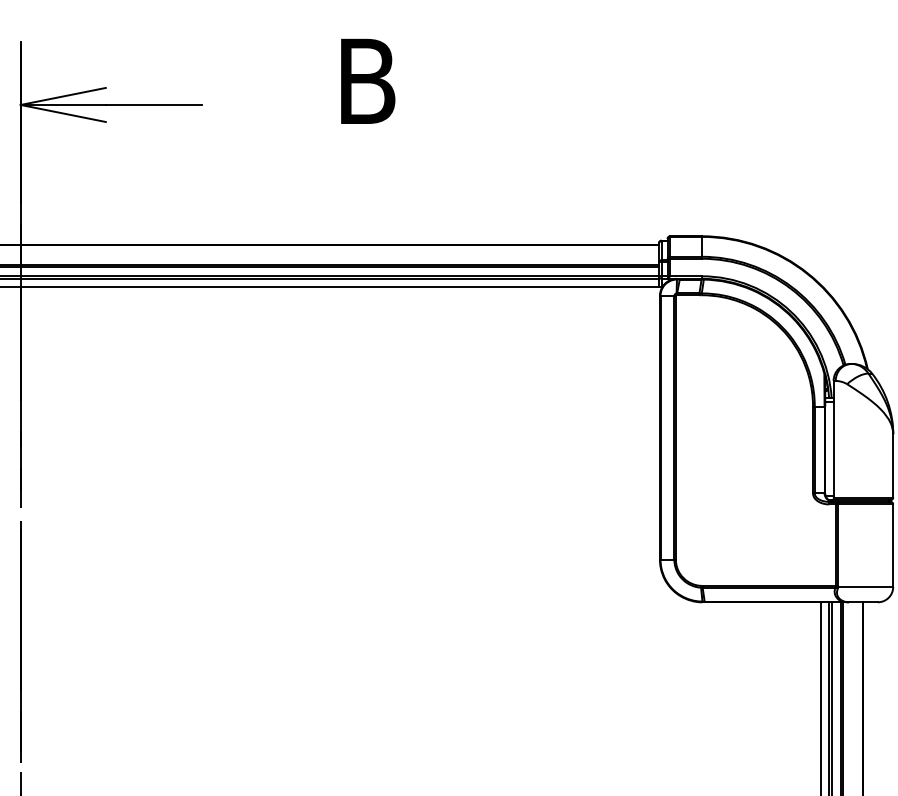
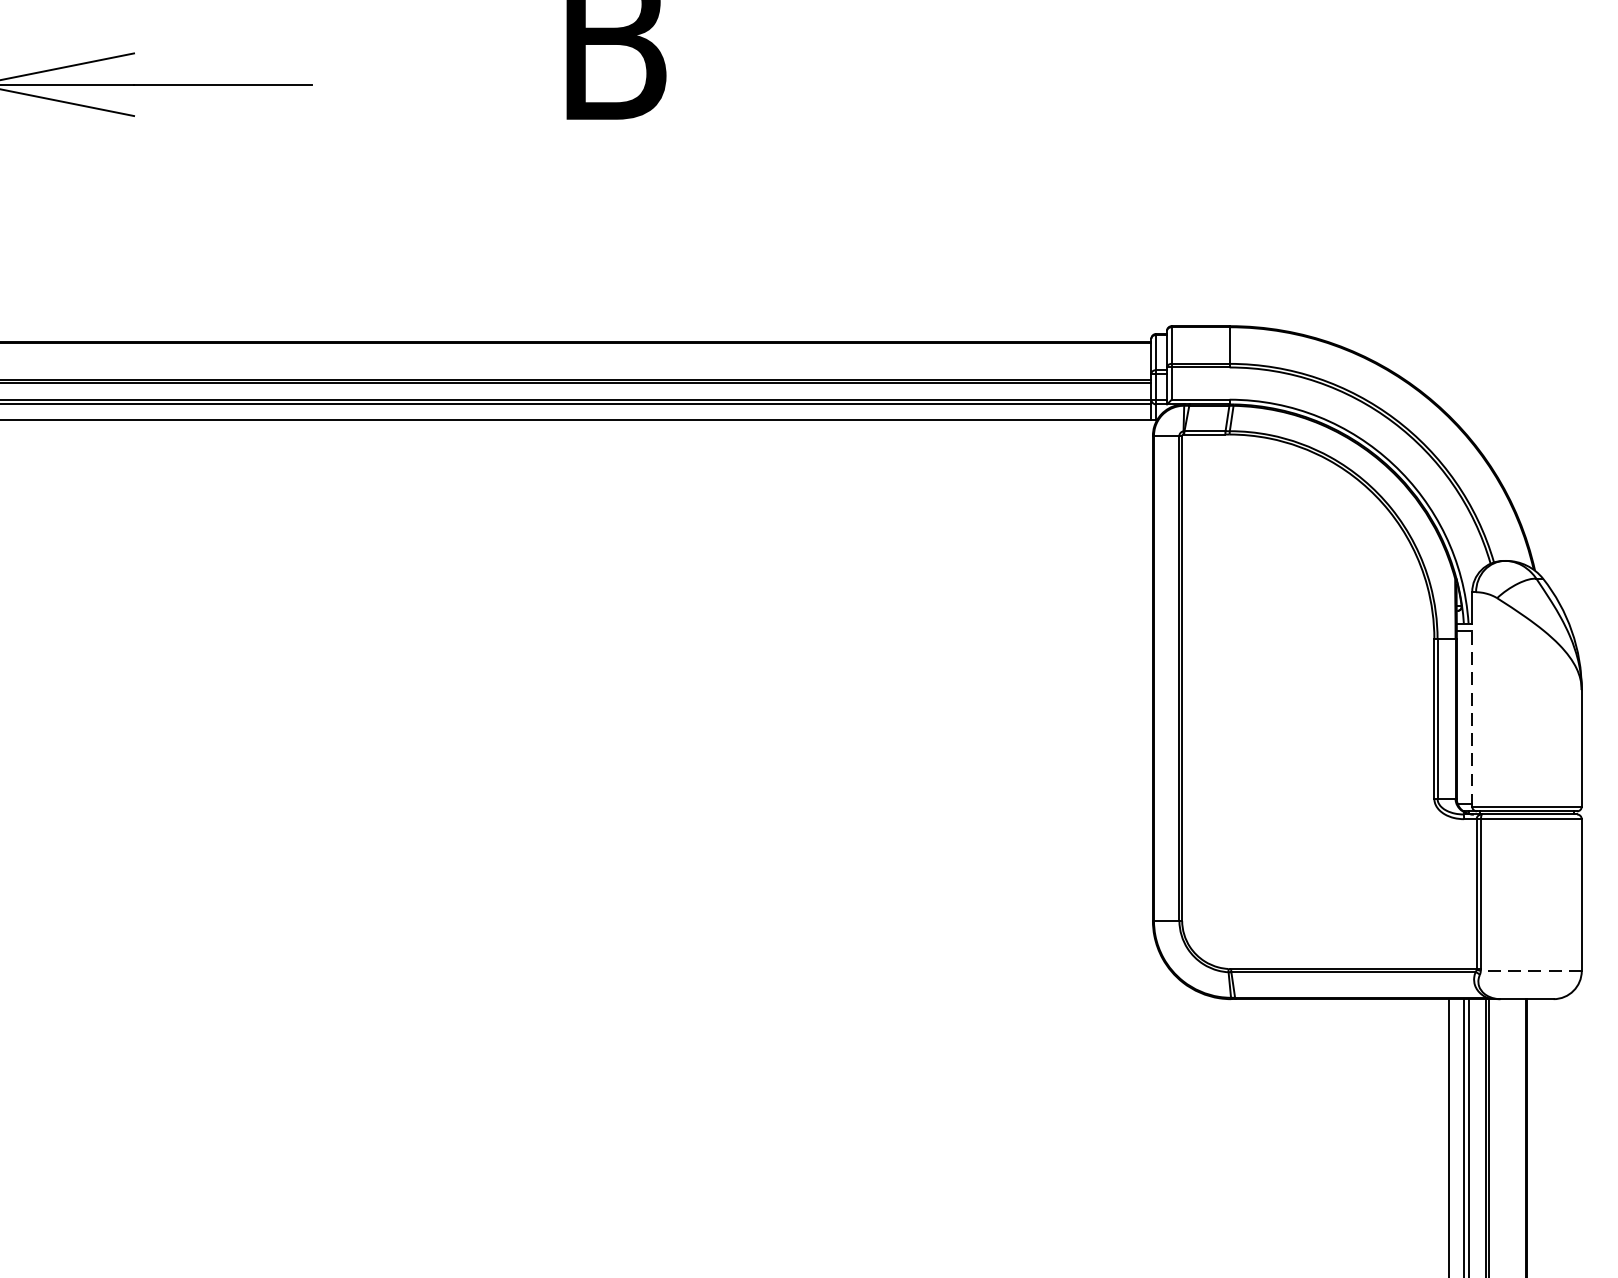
line: (833, 447) -> (1471, 714), solid -> dashed
line: (865, 586) -> (1530, 970), solid -> dashed

